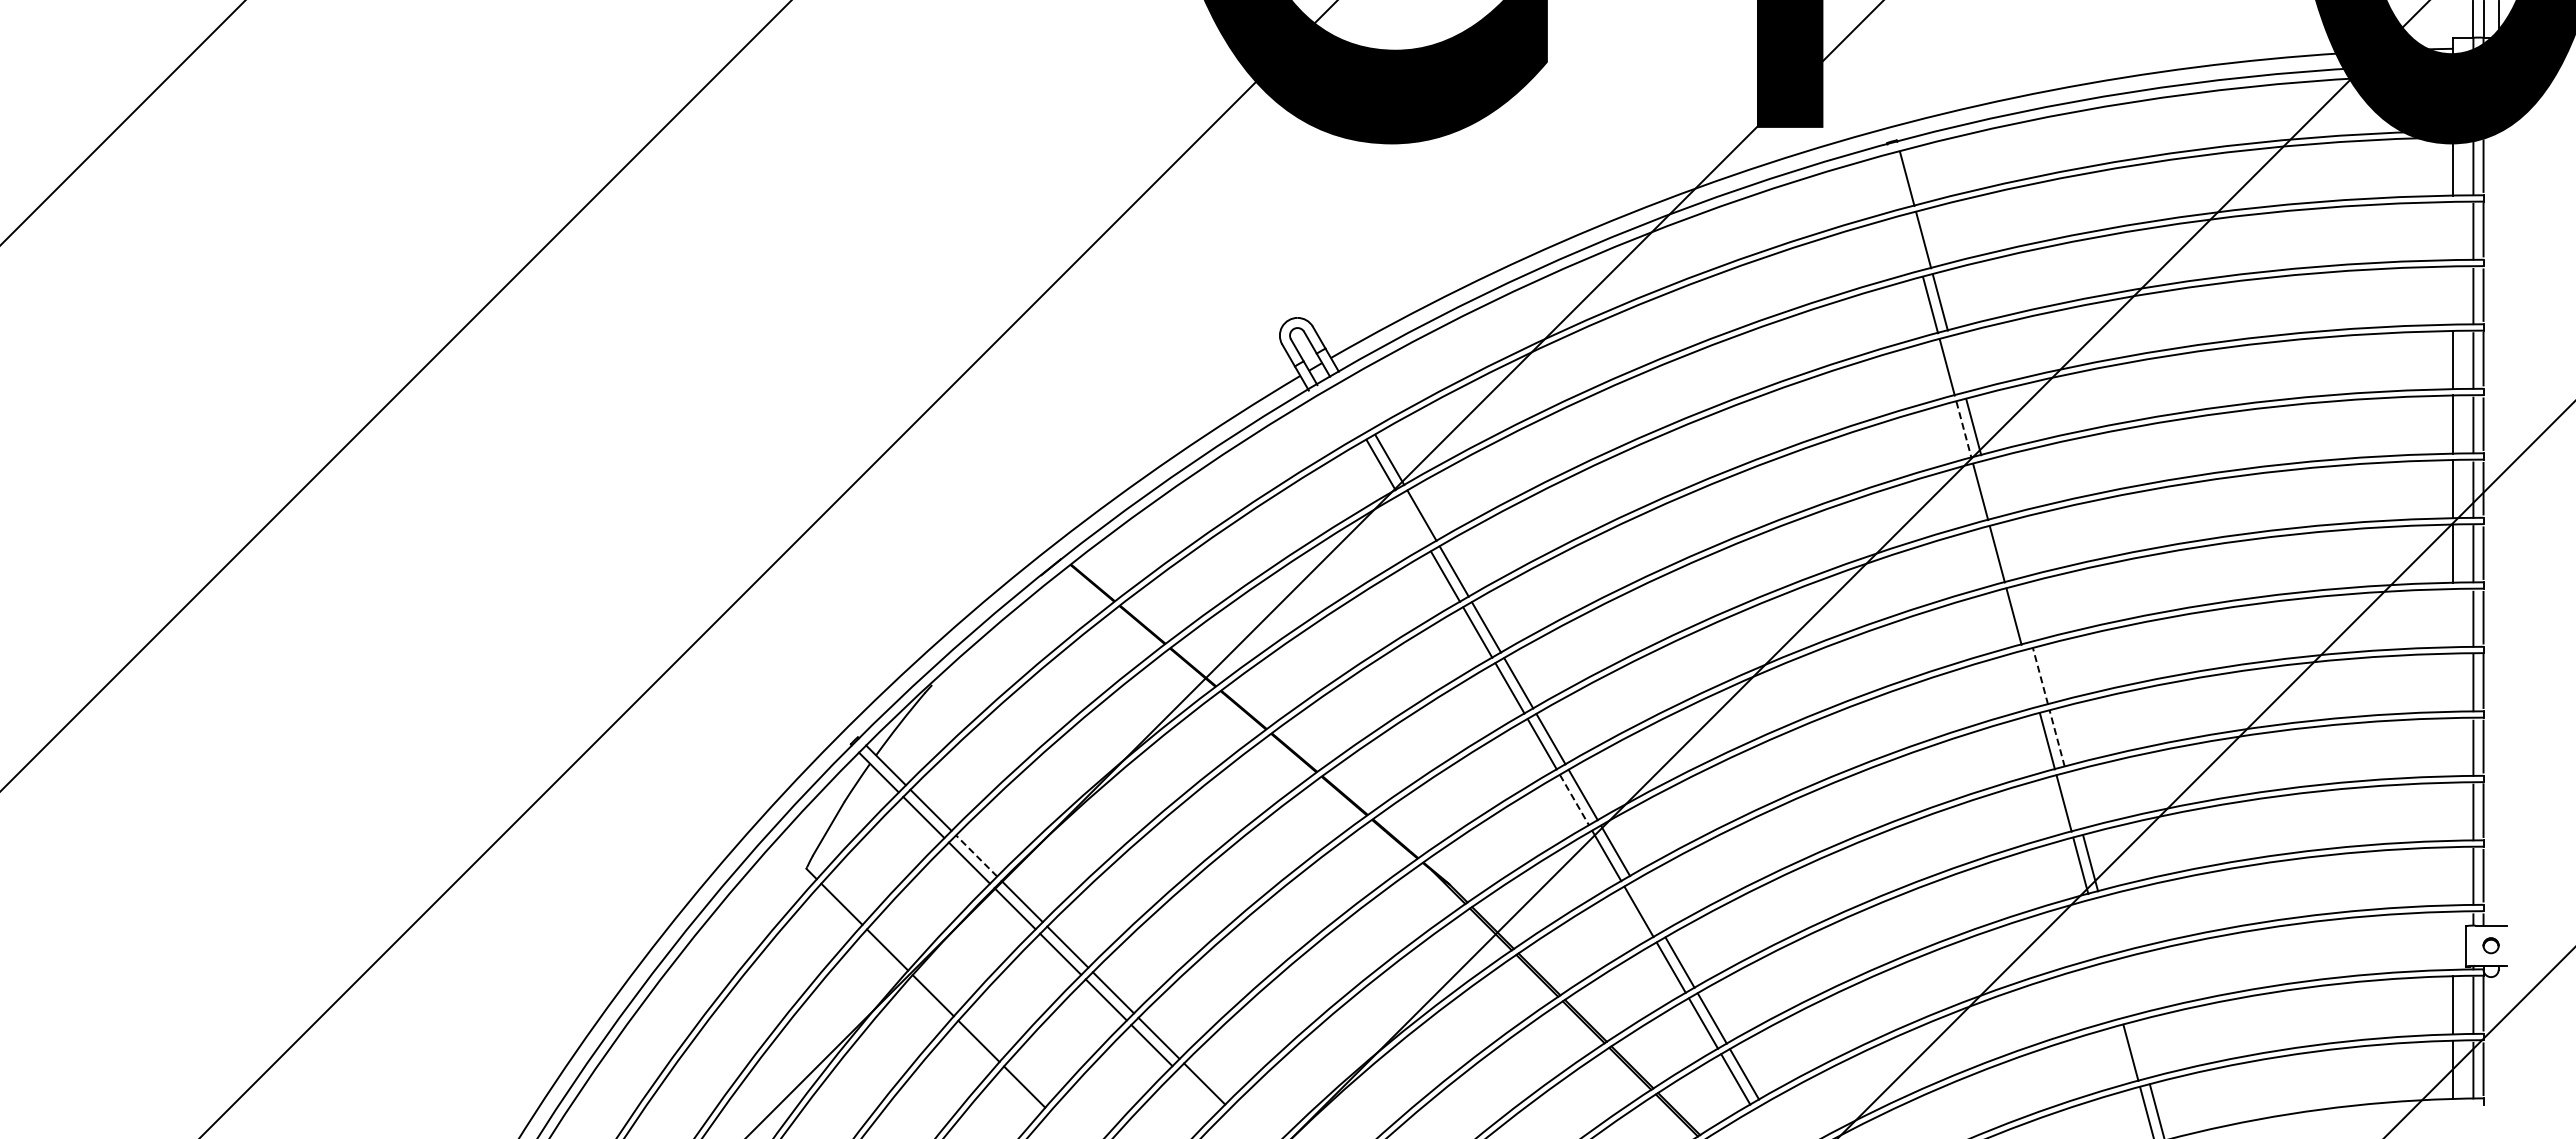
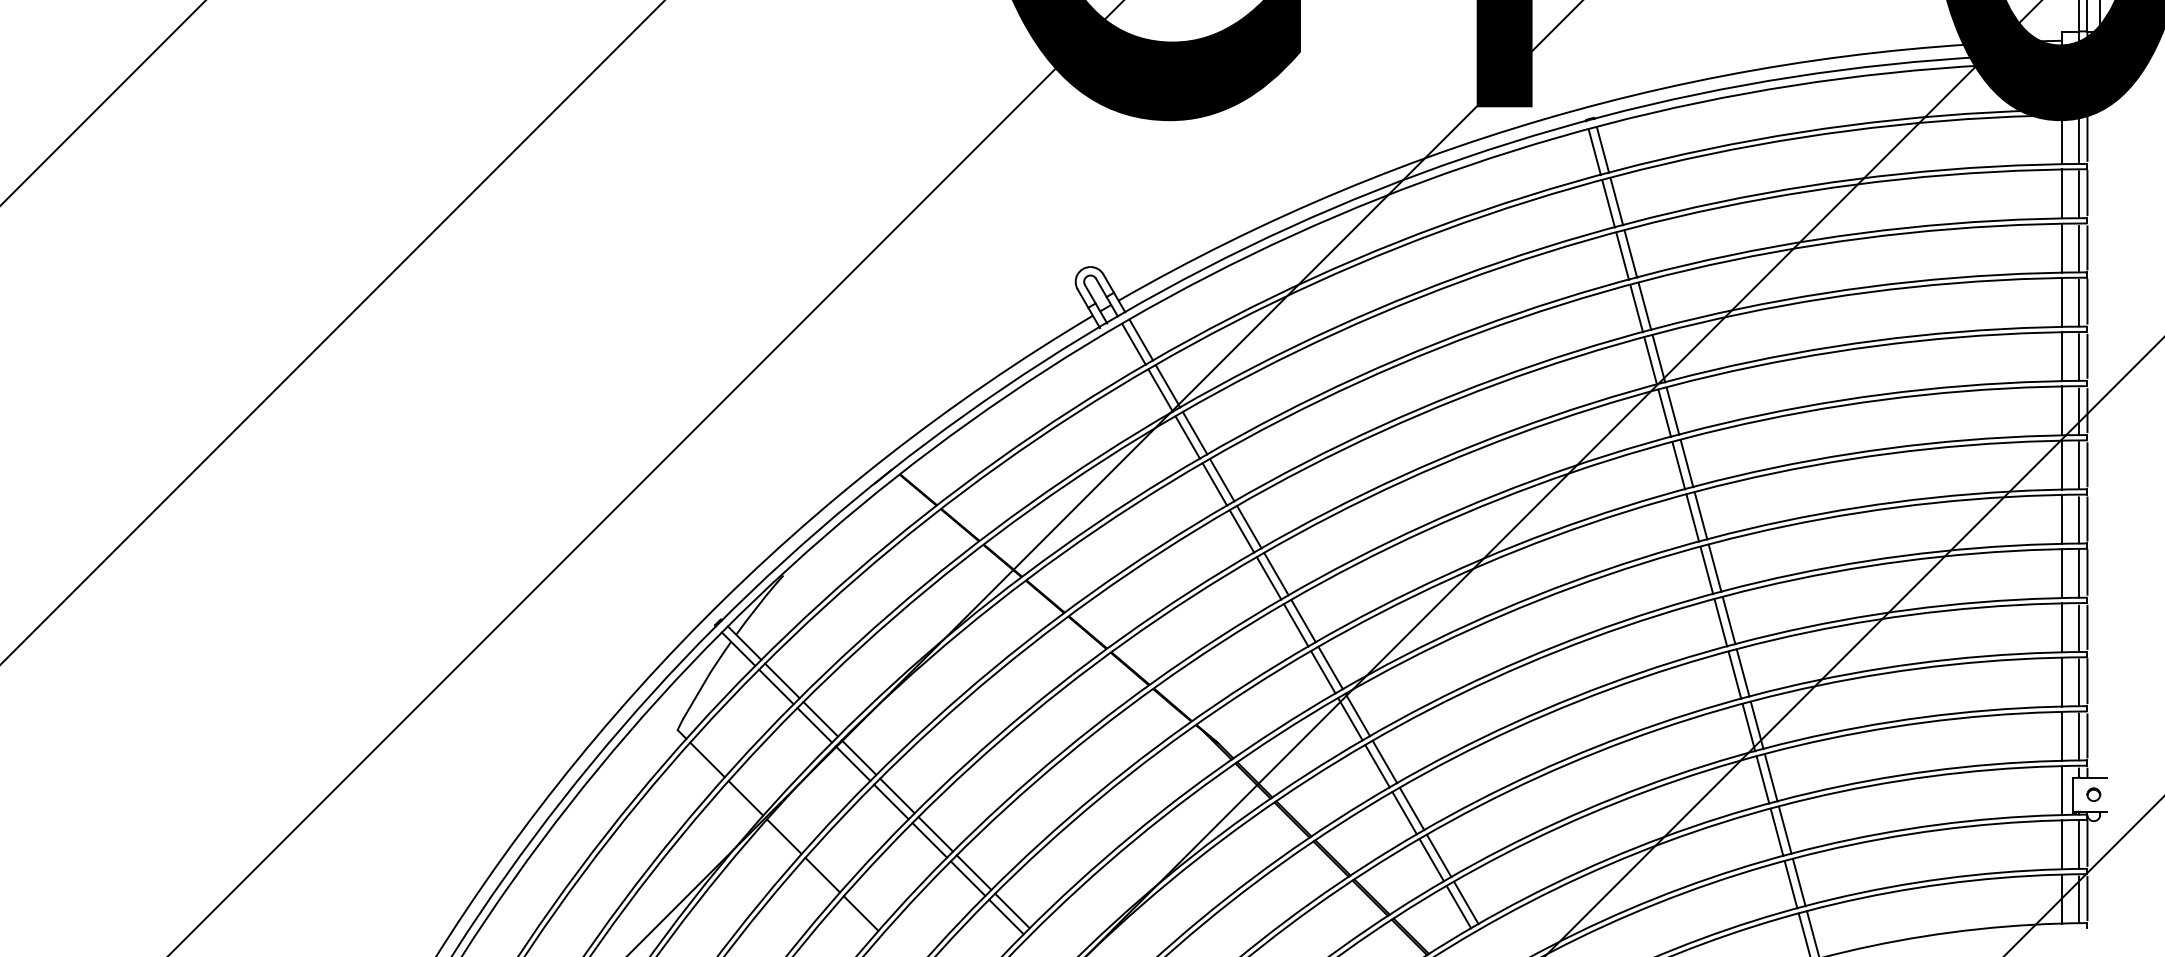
line: (1897, 181) -> (1594, 152), added
line: (2453, 230) -> (2062, 193), added
line: (1913, 242) -> (1608, 203), added
line: (2453, 295) -> (2062, 248), added
line: (1956, 364) -> (1644, 306), added
line: (1357, 404) -> (1140, 339), added
line: (1349, 409) -> (1134, 344), added
line: (1964, 430) -> (1651, 361), dashed -> solid
line: (1989, 489) -> (1672, 411), added
line: (1412, 520) -> (1187, 437), added
line: (2006, 551) -> (1686, 463), added
line: (2023, 613) -> (1700, 515), added
line: (2453, 618) -> (2062, 519), added
line: (2040, 675) -> (1715, 567), dashed -> solid
line: (2030, 678) -> (1706, 570), added
line: (2453, 682) -> (2062, 573), added
line: (2057, 738) -> (1729, 620), dashed -> solid
line: (2453, 747) -> (2062, 628), added
line: (1574, 800) -> (1323, 672), dashed -> solid
line: (2073, 800) -> (1742, 672), added
line: (2453, 811) -> (2062, 681), added
line: (976, 855) -> (820, 718), dashed -> solid
line: (2453, 876) -> (2062, 736), added
line: (1647, 906) -> (1384, 761), added
line: (2106, 925) -> (1770, 777), added
line: (2097, 928) -> (1762, 780), added
line: (2453, 940) -> (2062, 790), added
line: (2123, 987) -> (1784, 829), added
line: (2113, 990) -> (1776, 832), added
line: (2140, 1050) -> (1799, 882), added
line: (1197, 1090) -> (1006, 916), added

